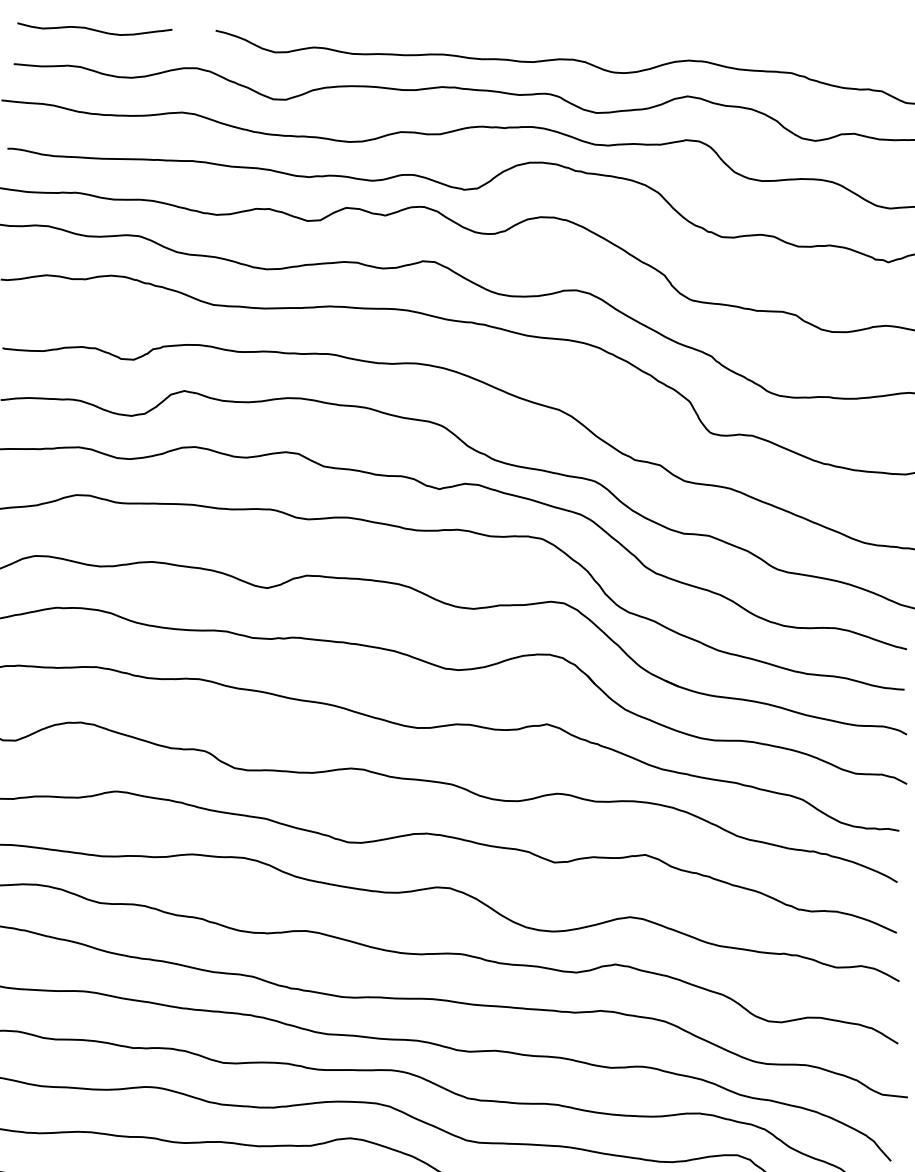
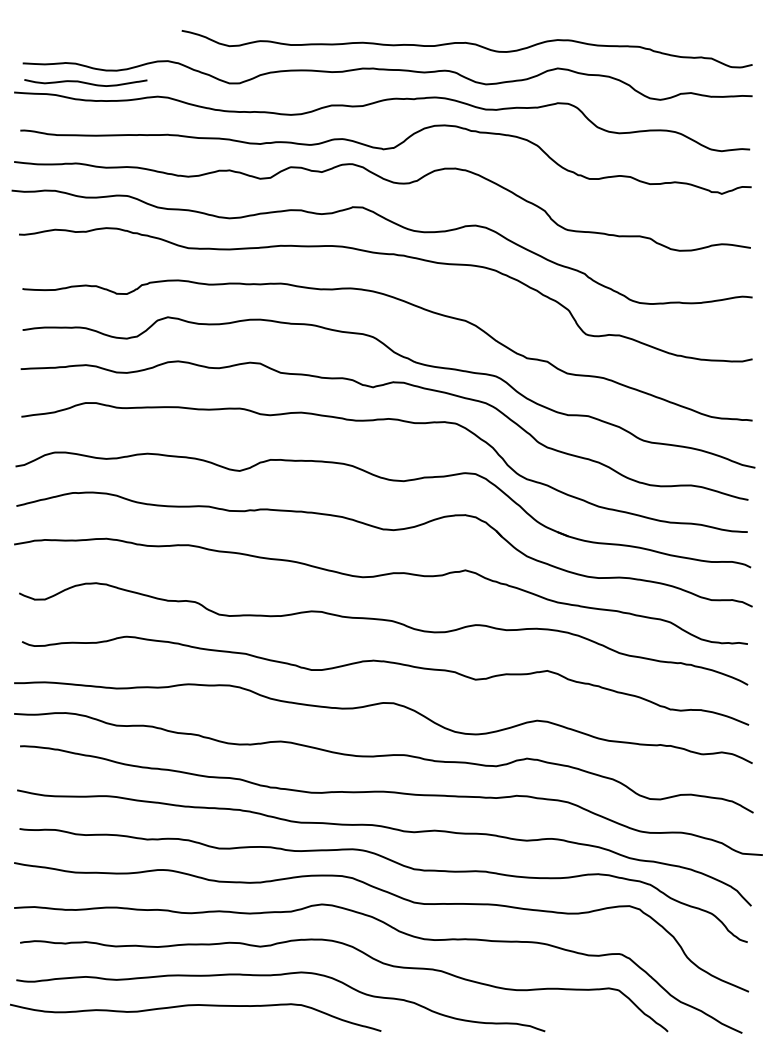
curve: (94, 29) -> (85, 82), moved

